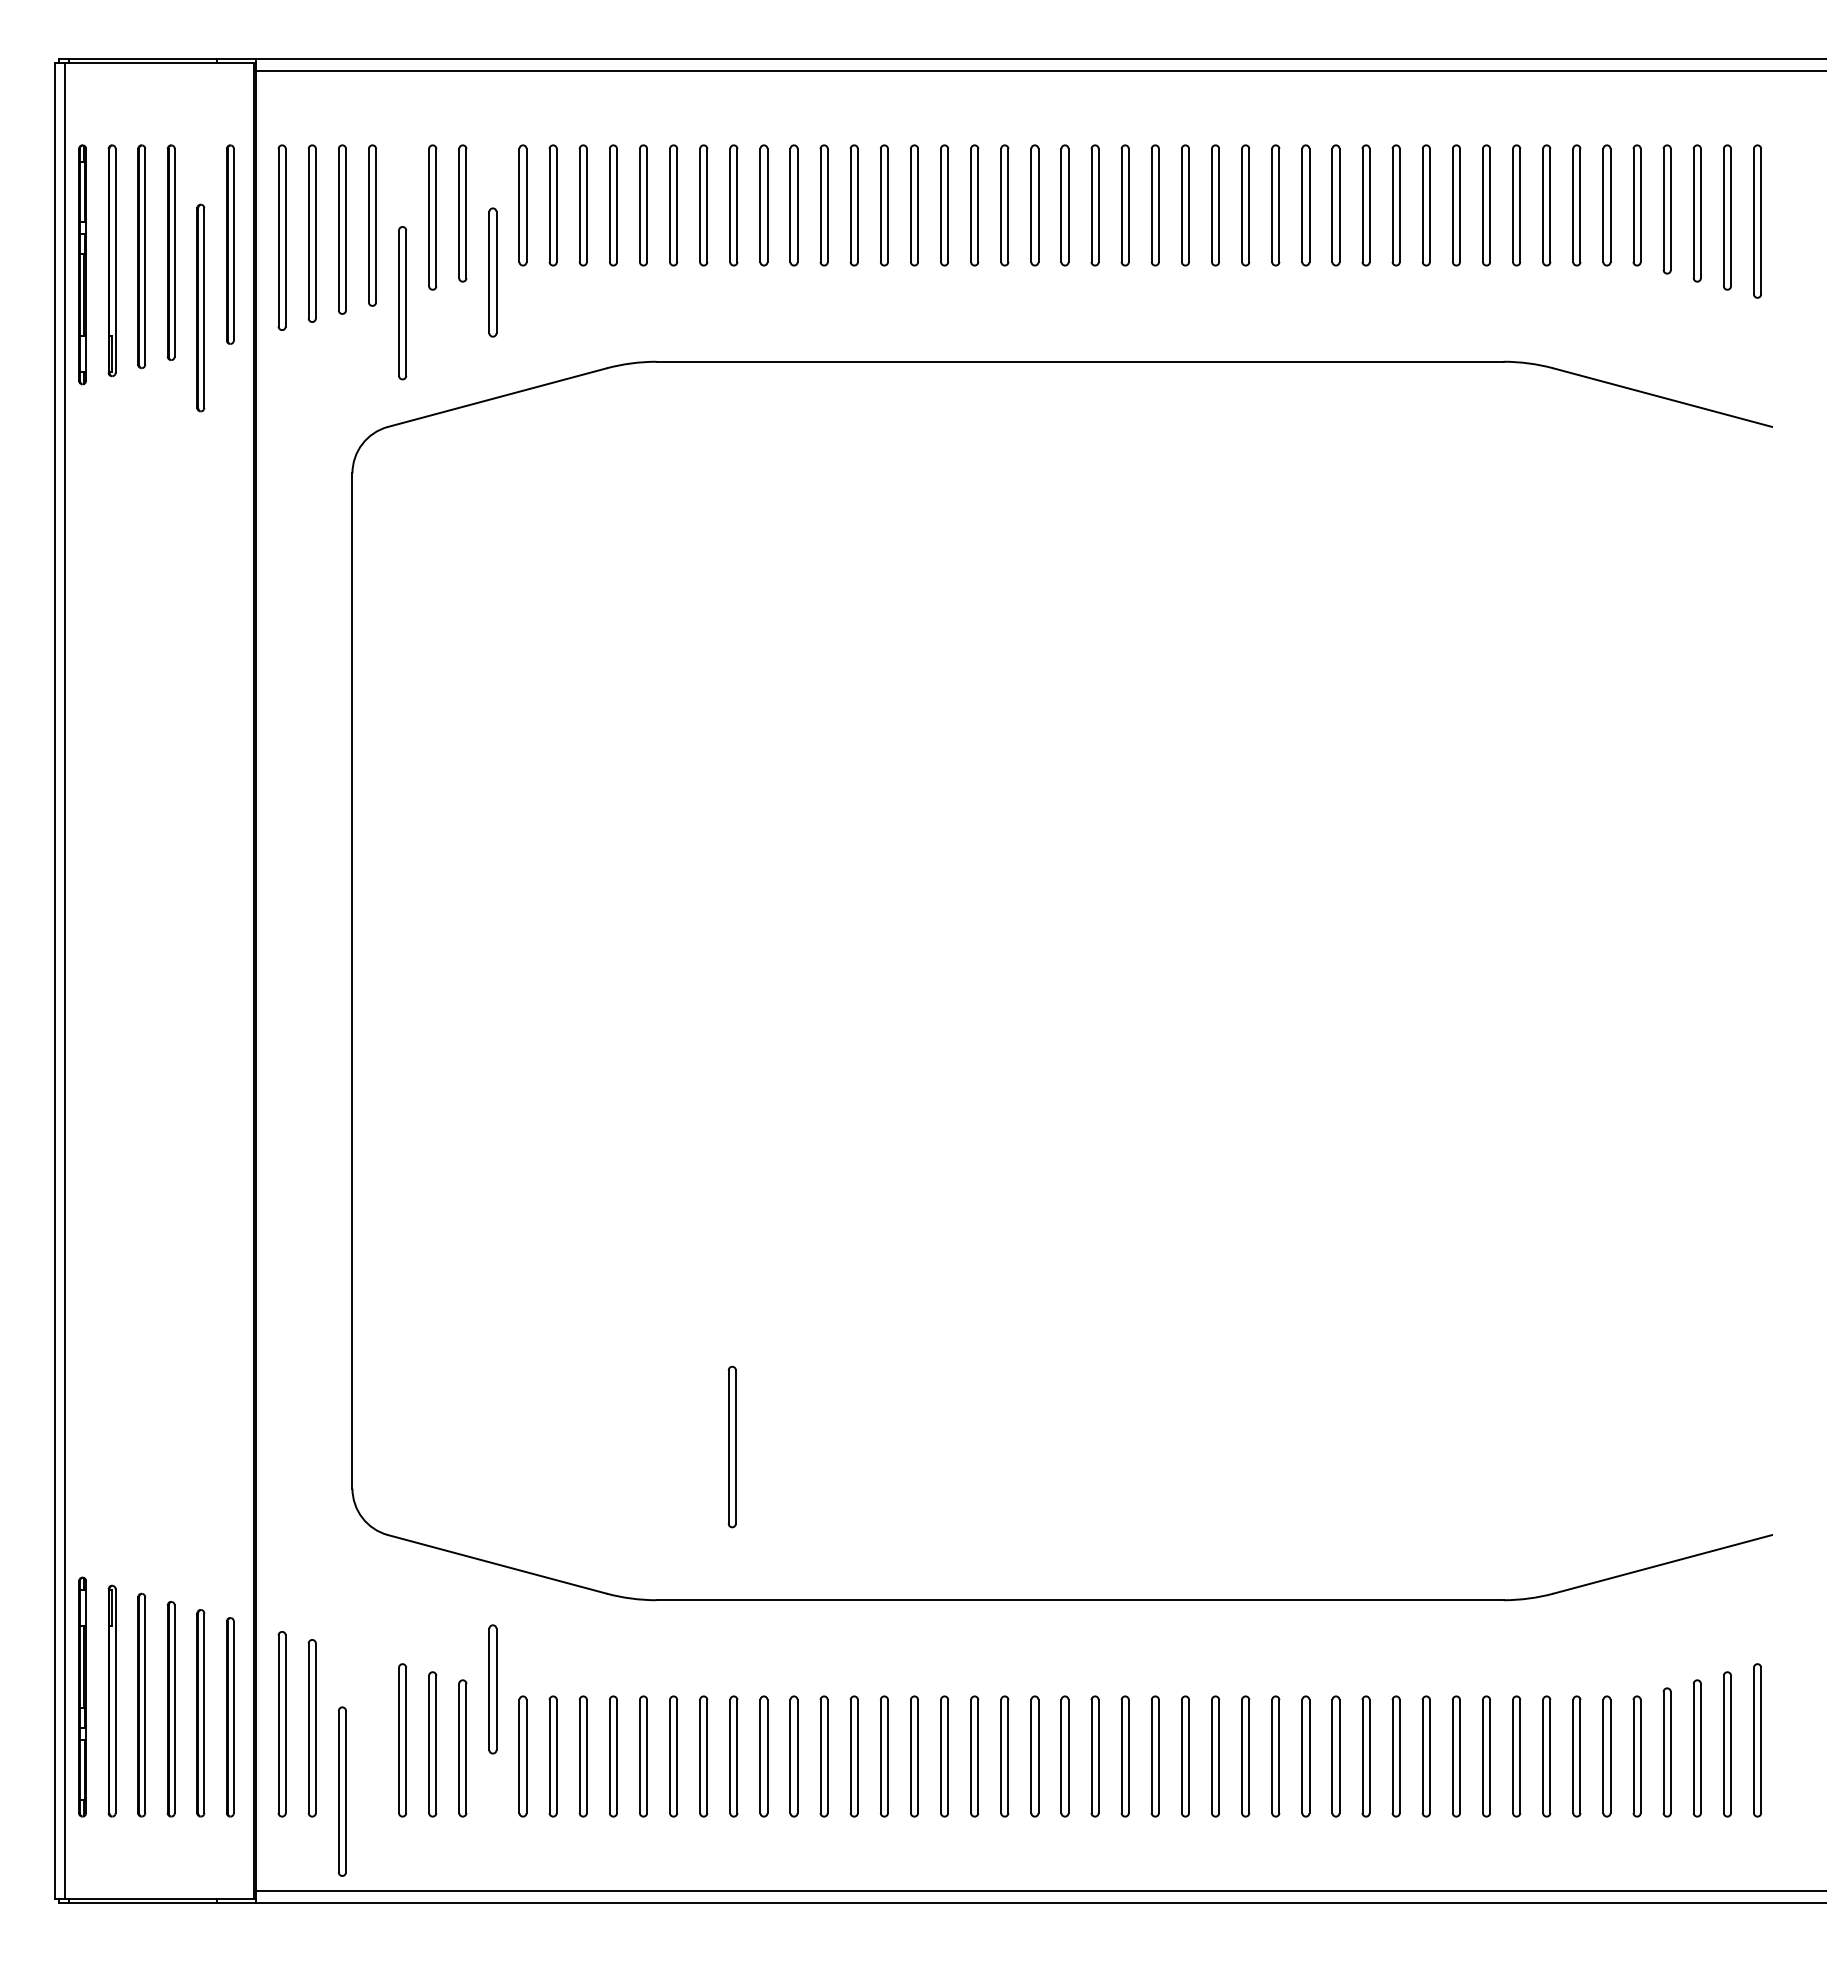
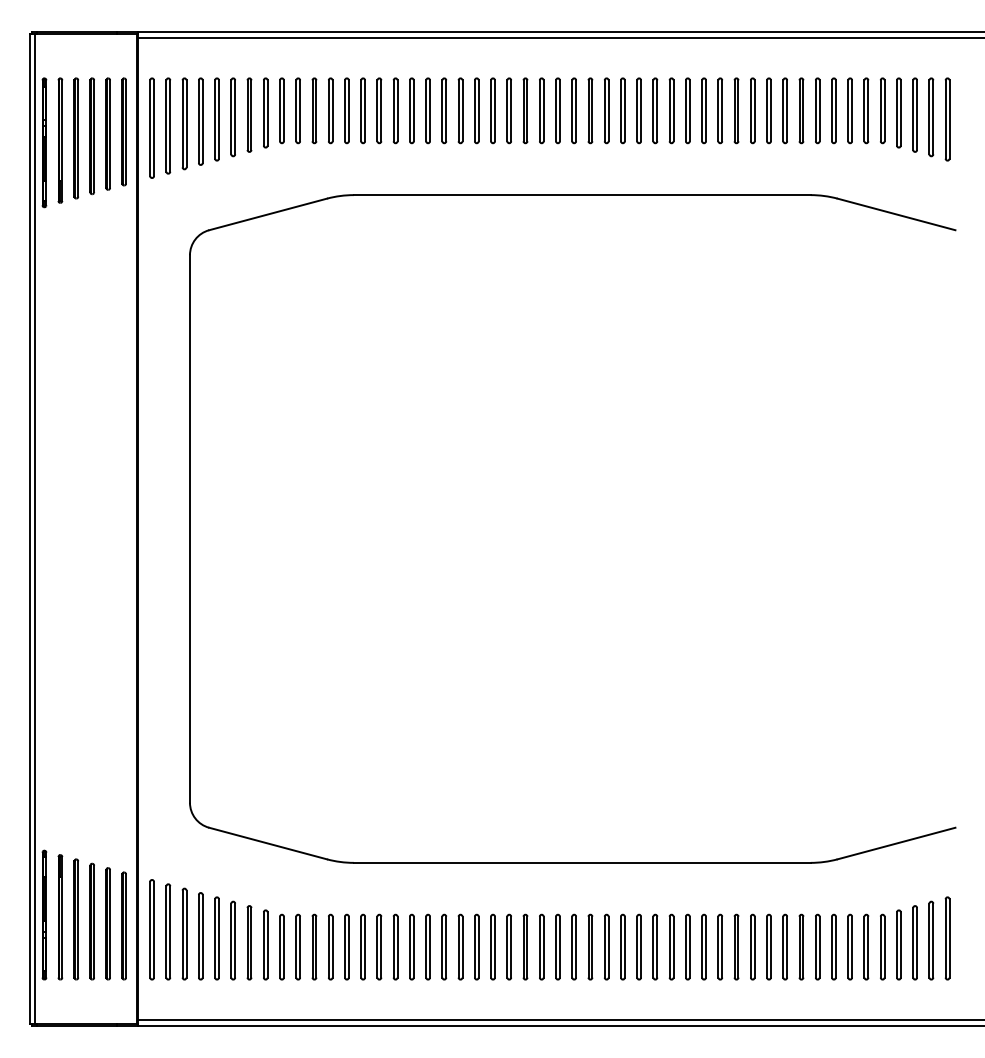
part: (492, 271) -> (265, 112), moved
part: (401, 303) -> (216, 119), moved
part: (199, 306) -> (107, 133), moved
part: (731, 1447) -> (200, 936), moved
part: (492, 1688) -> (265, 944), moved
part: (342, 1790) -> (184, 933), moved

